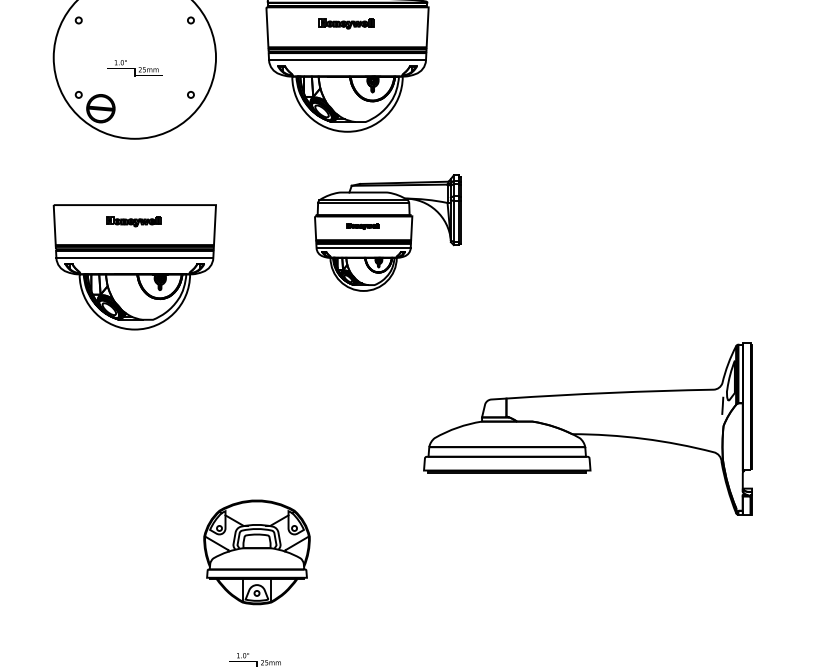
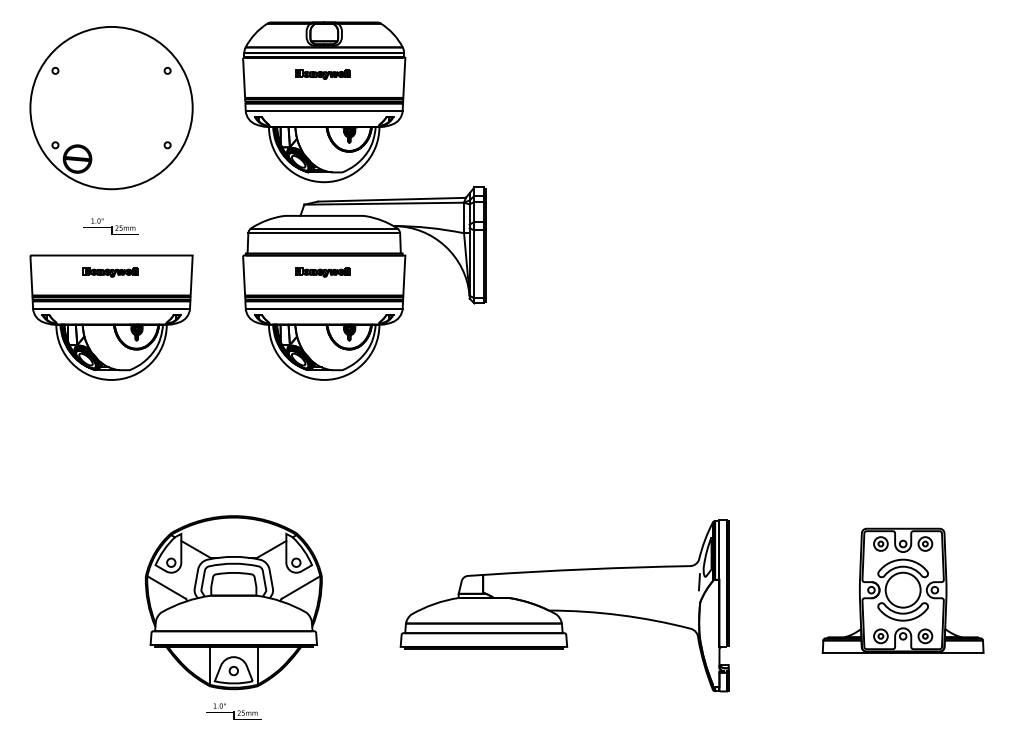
part: (133, 68) -> (110, 226), moved
part: (387, 233) -> (364, 283), size x1.67
part: (587, 429) -> (564, 605), moved
part: (256, 552) -> (233, 602), size x1.67

